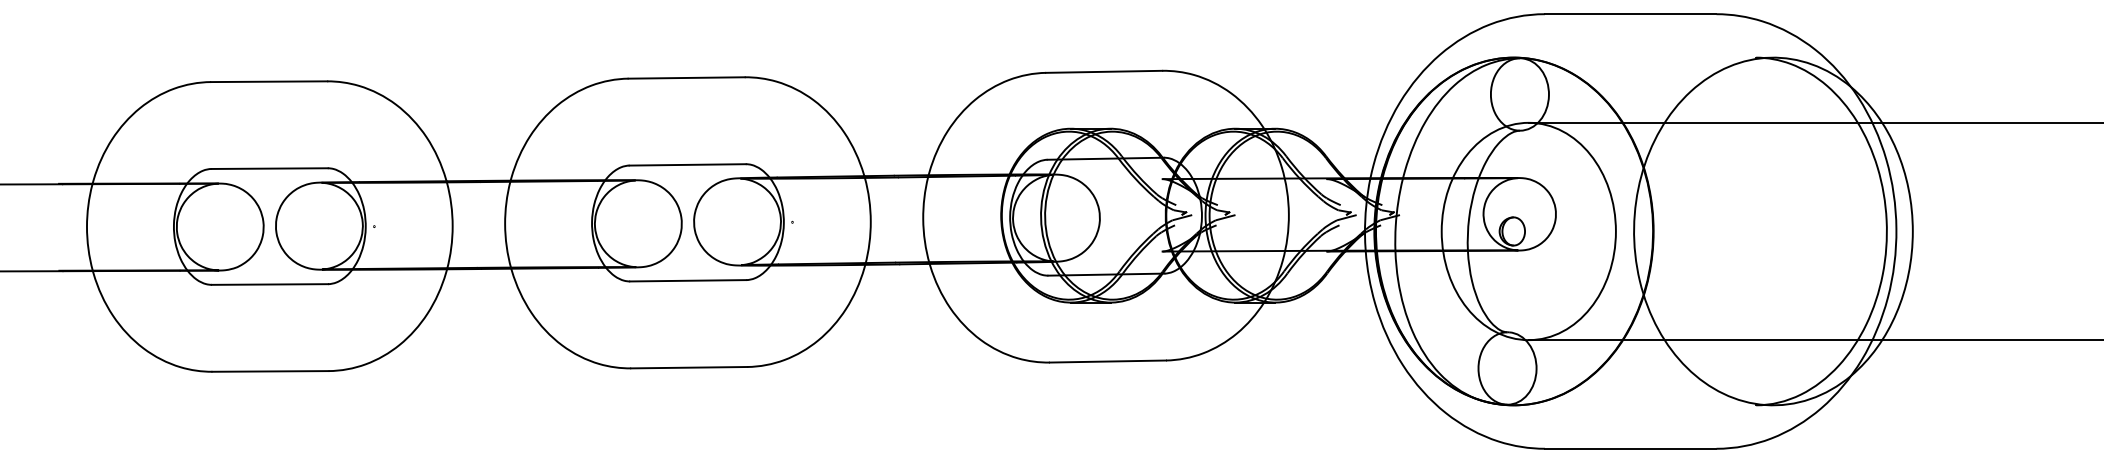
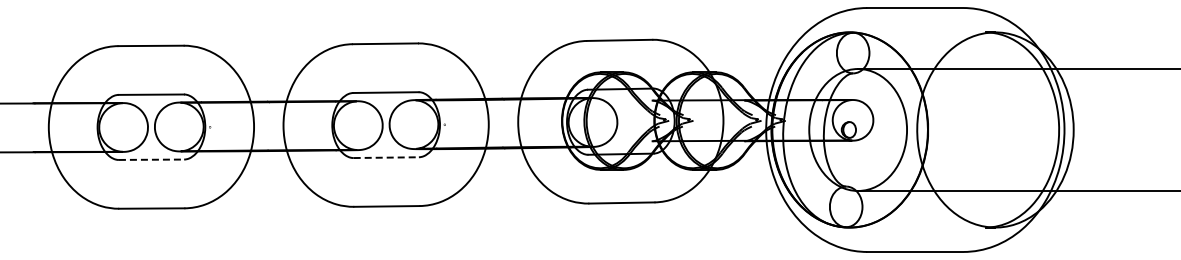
line: (688, 280) -> (386, 157), solid -> dashed
line: (269, 284) -> (151, 159), solid -> dashed

